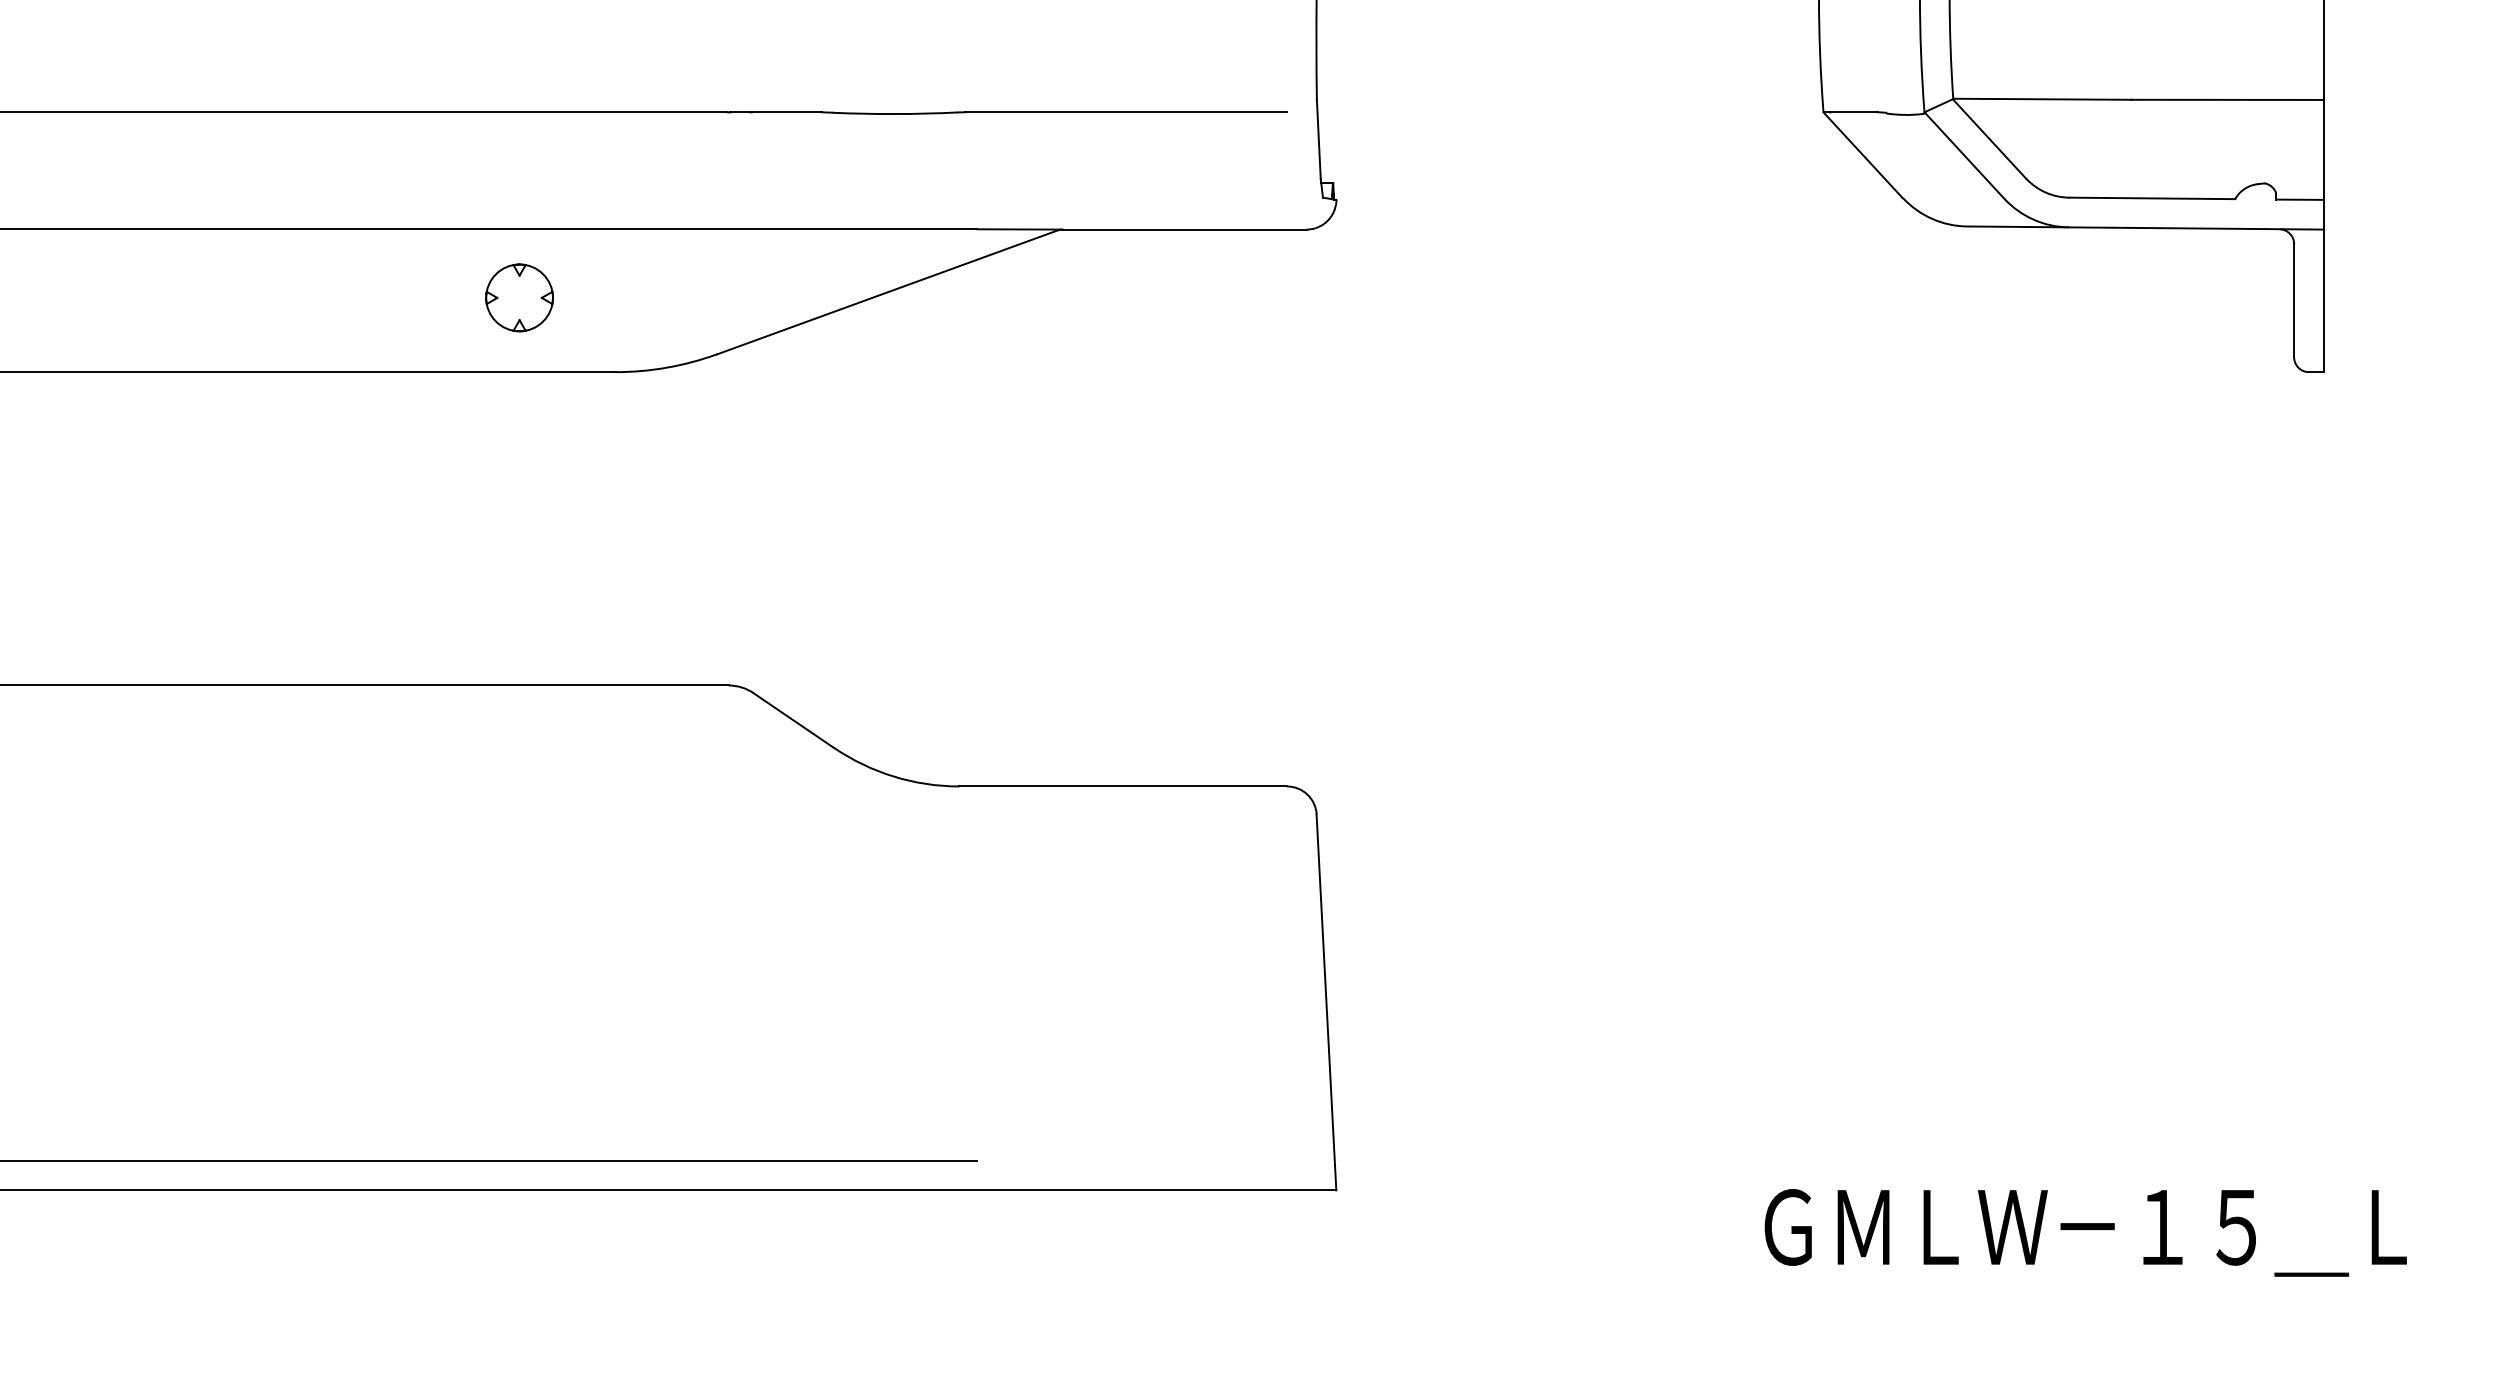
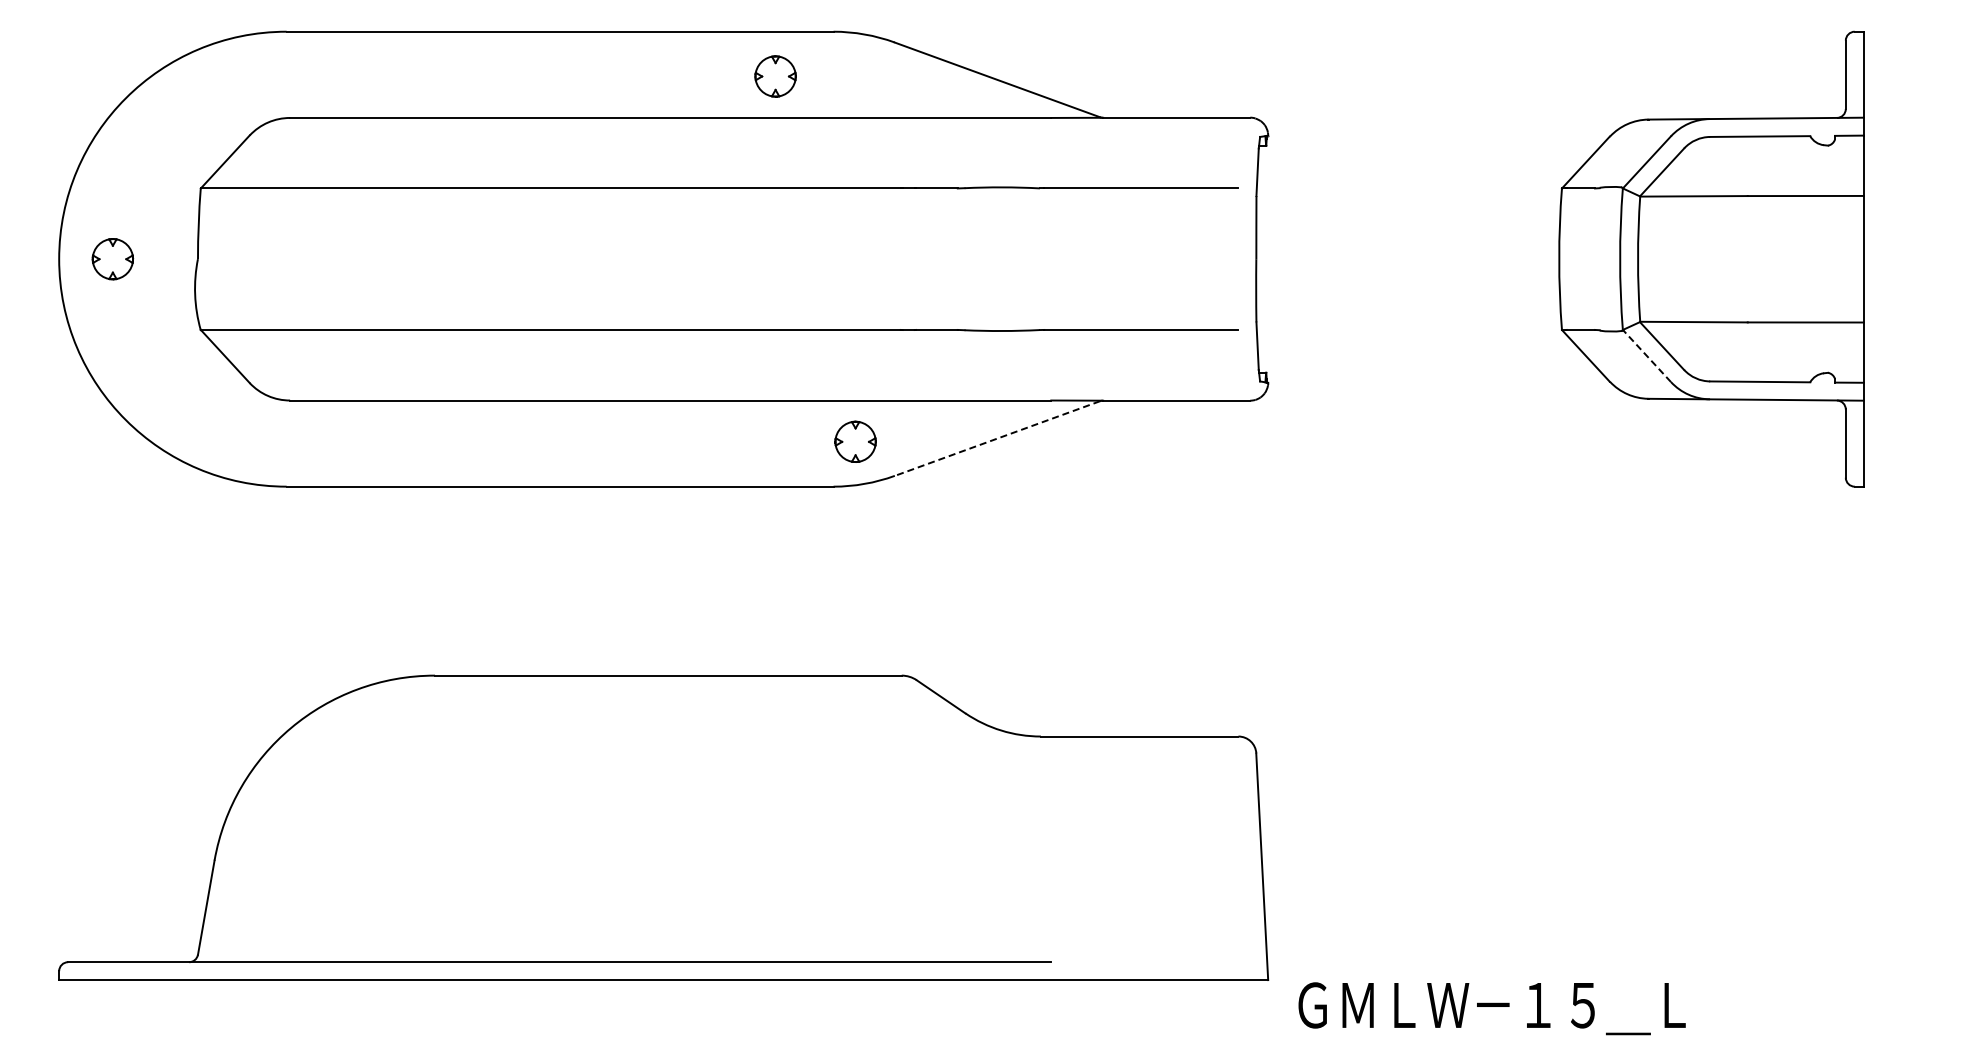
line: (1963, 154) -> (1646, 355), solid -> dashed
line: (885, 292) -> (996, 438), solid -> dashed
part: (519, 297) -> (855, 441), moved
text: (2084, 1232) -> (1491, 1008), moved

